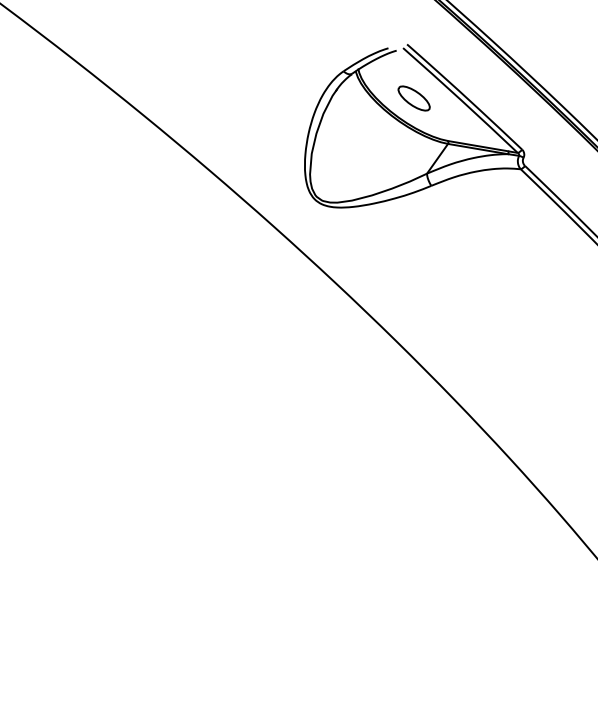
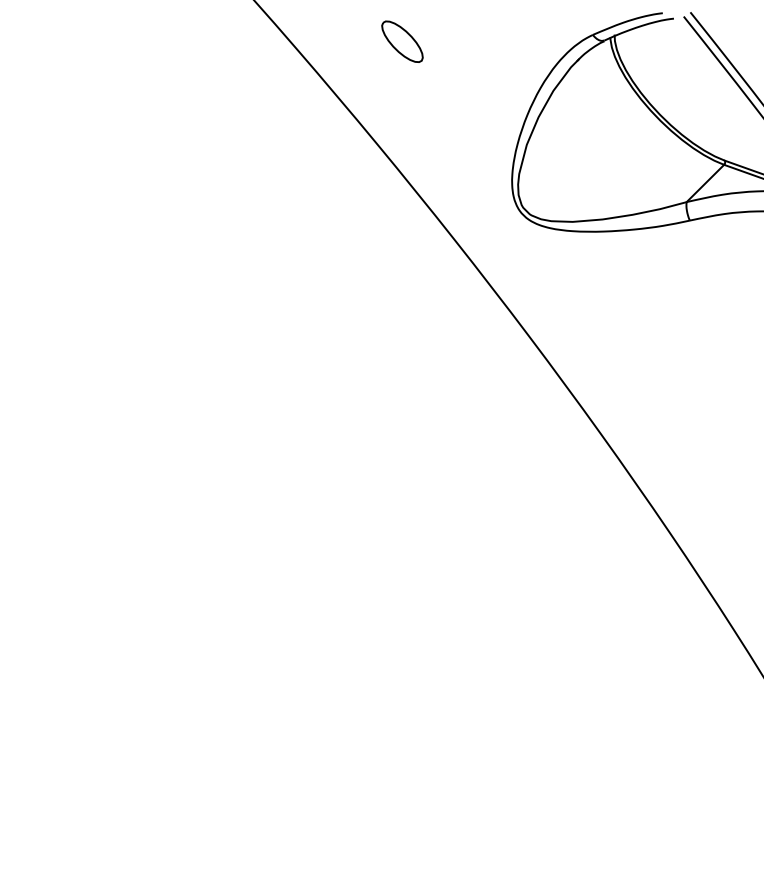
part: (413, 98) -> (401, 41), moved

